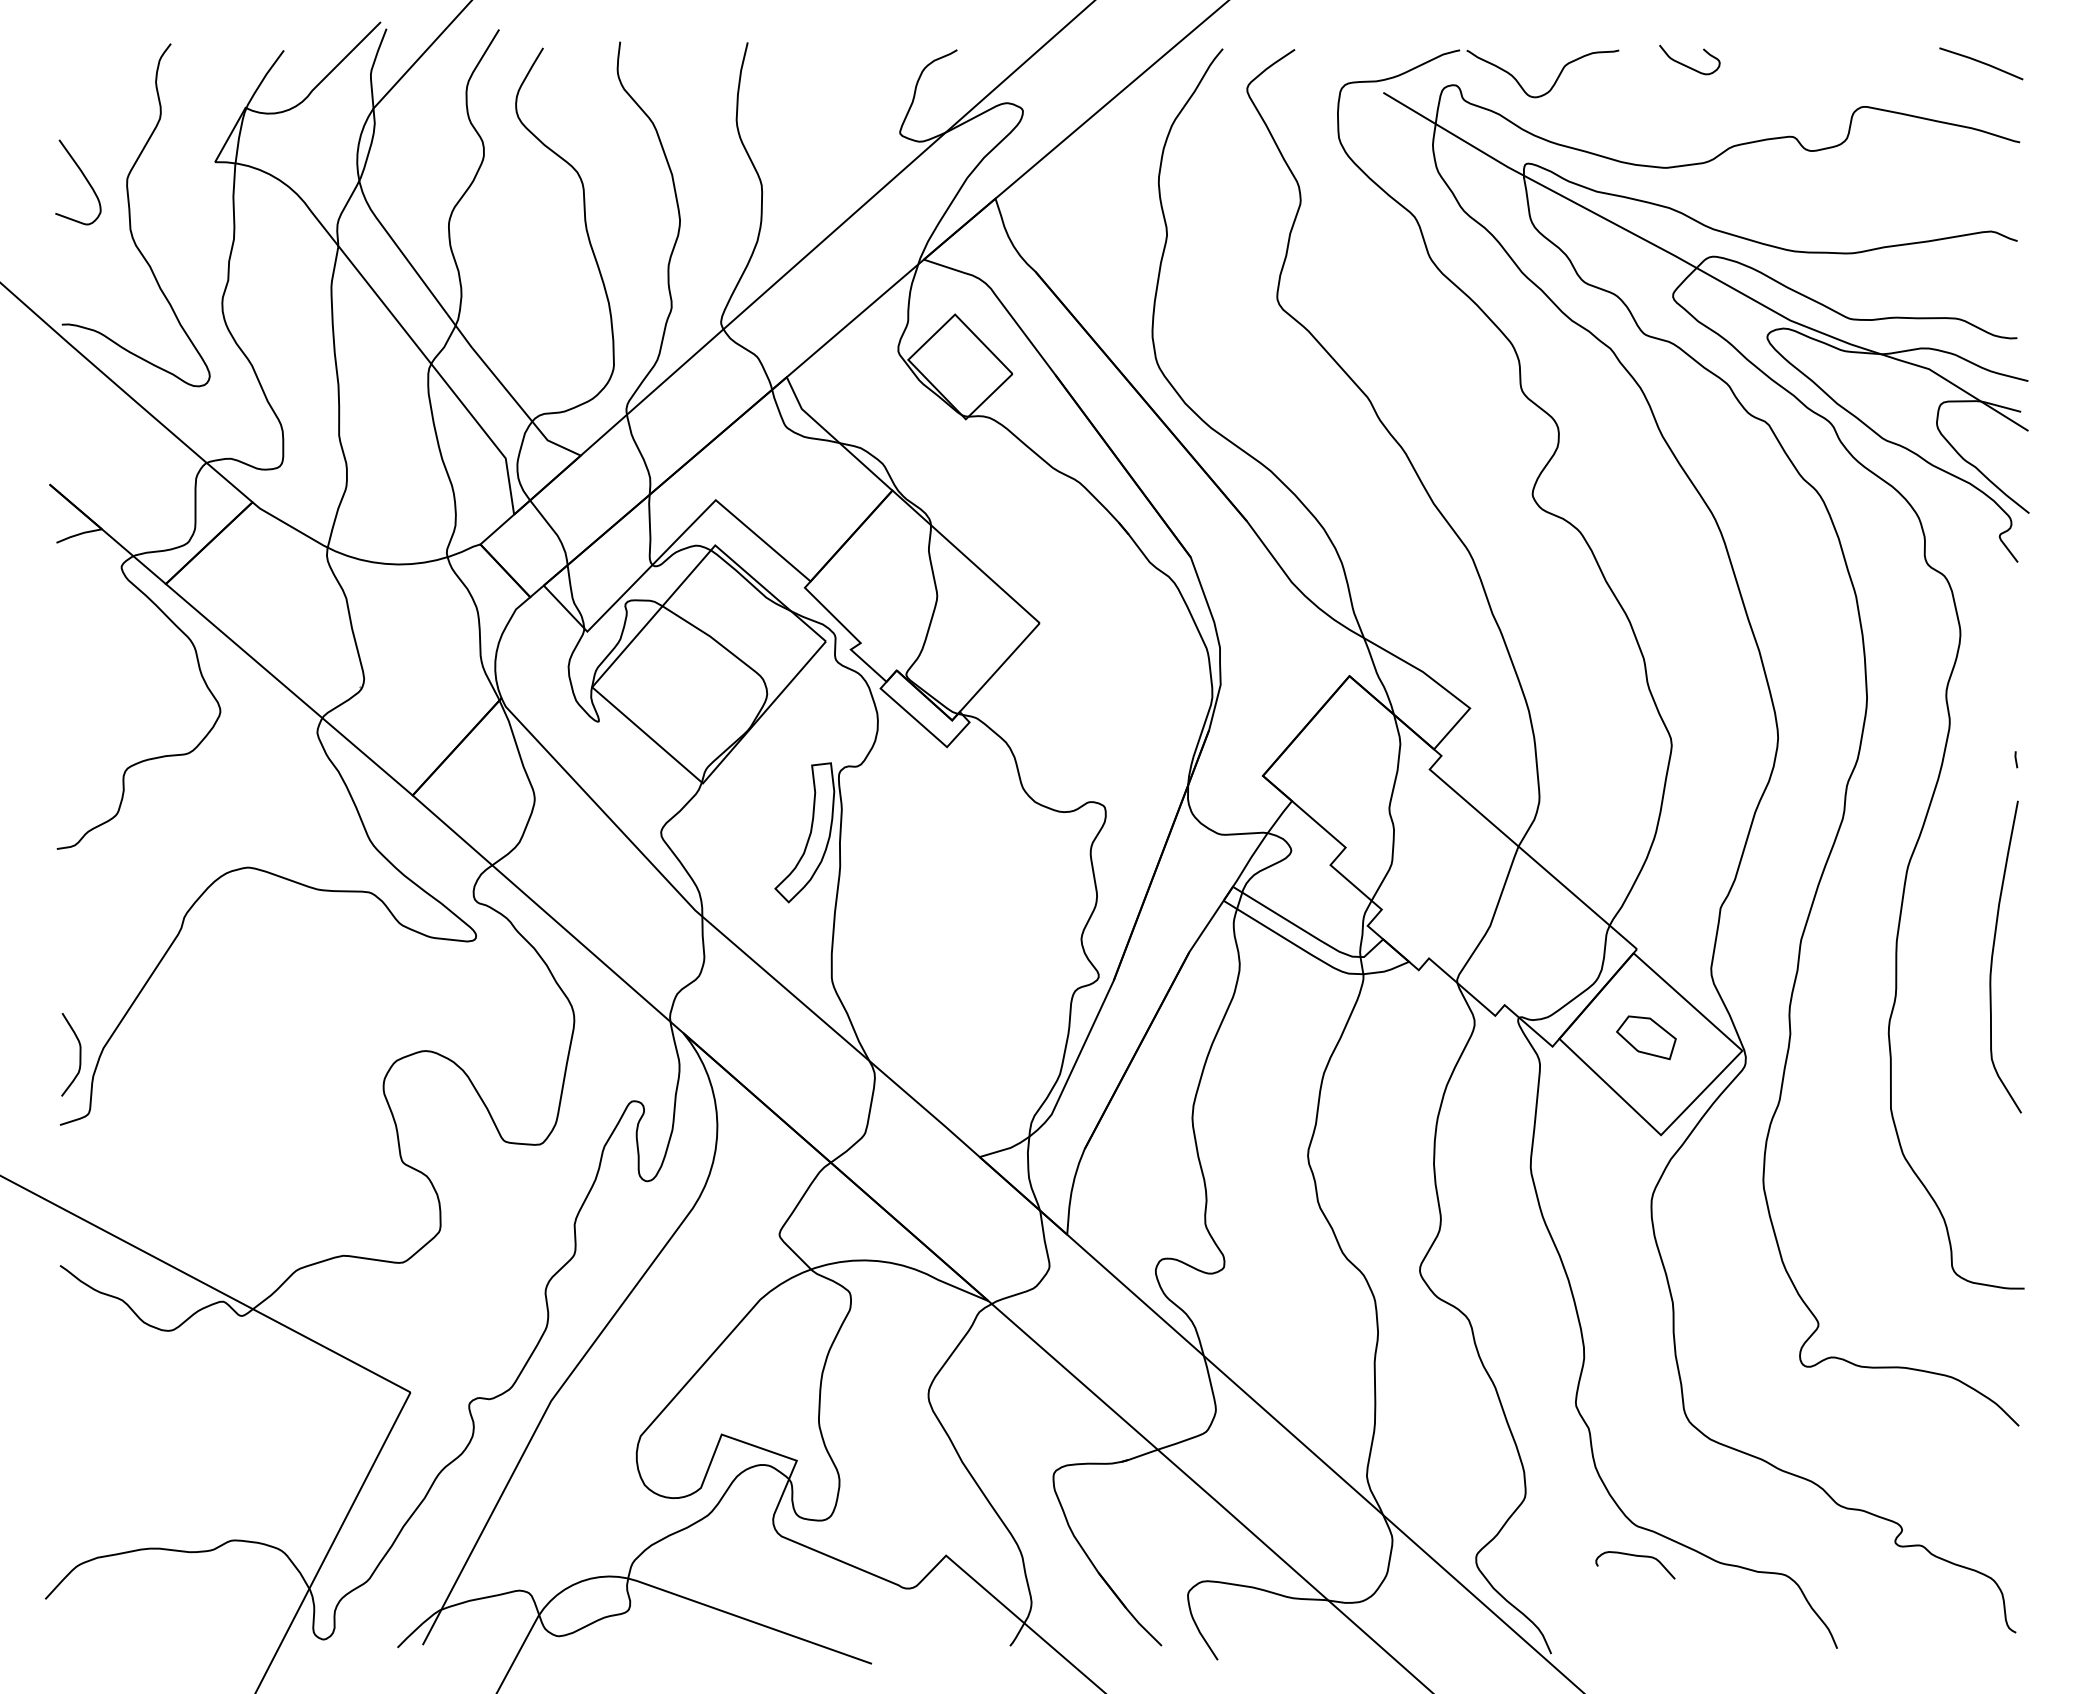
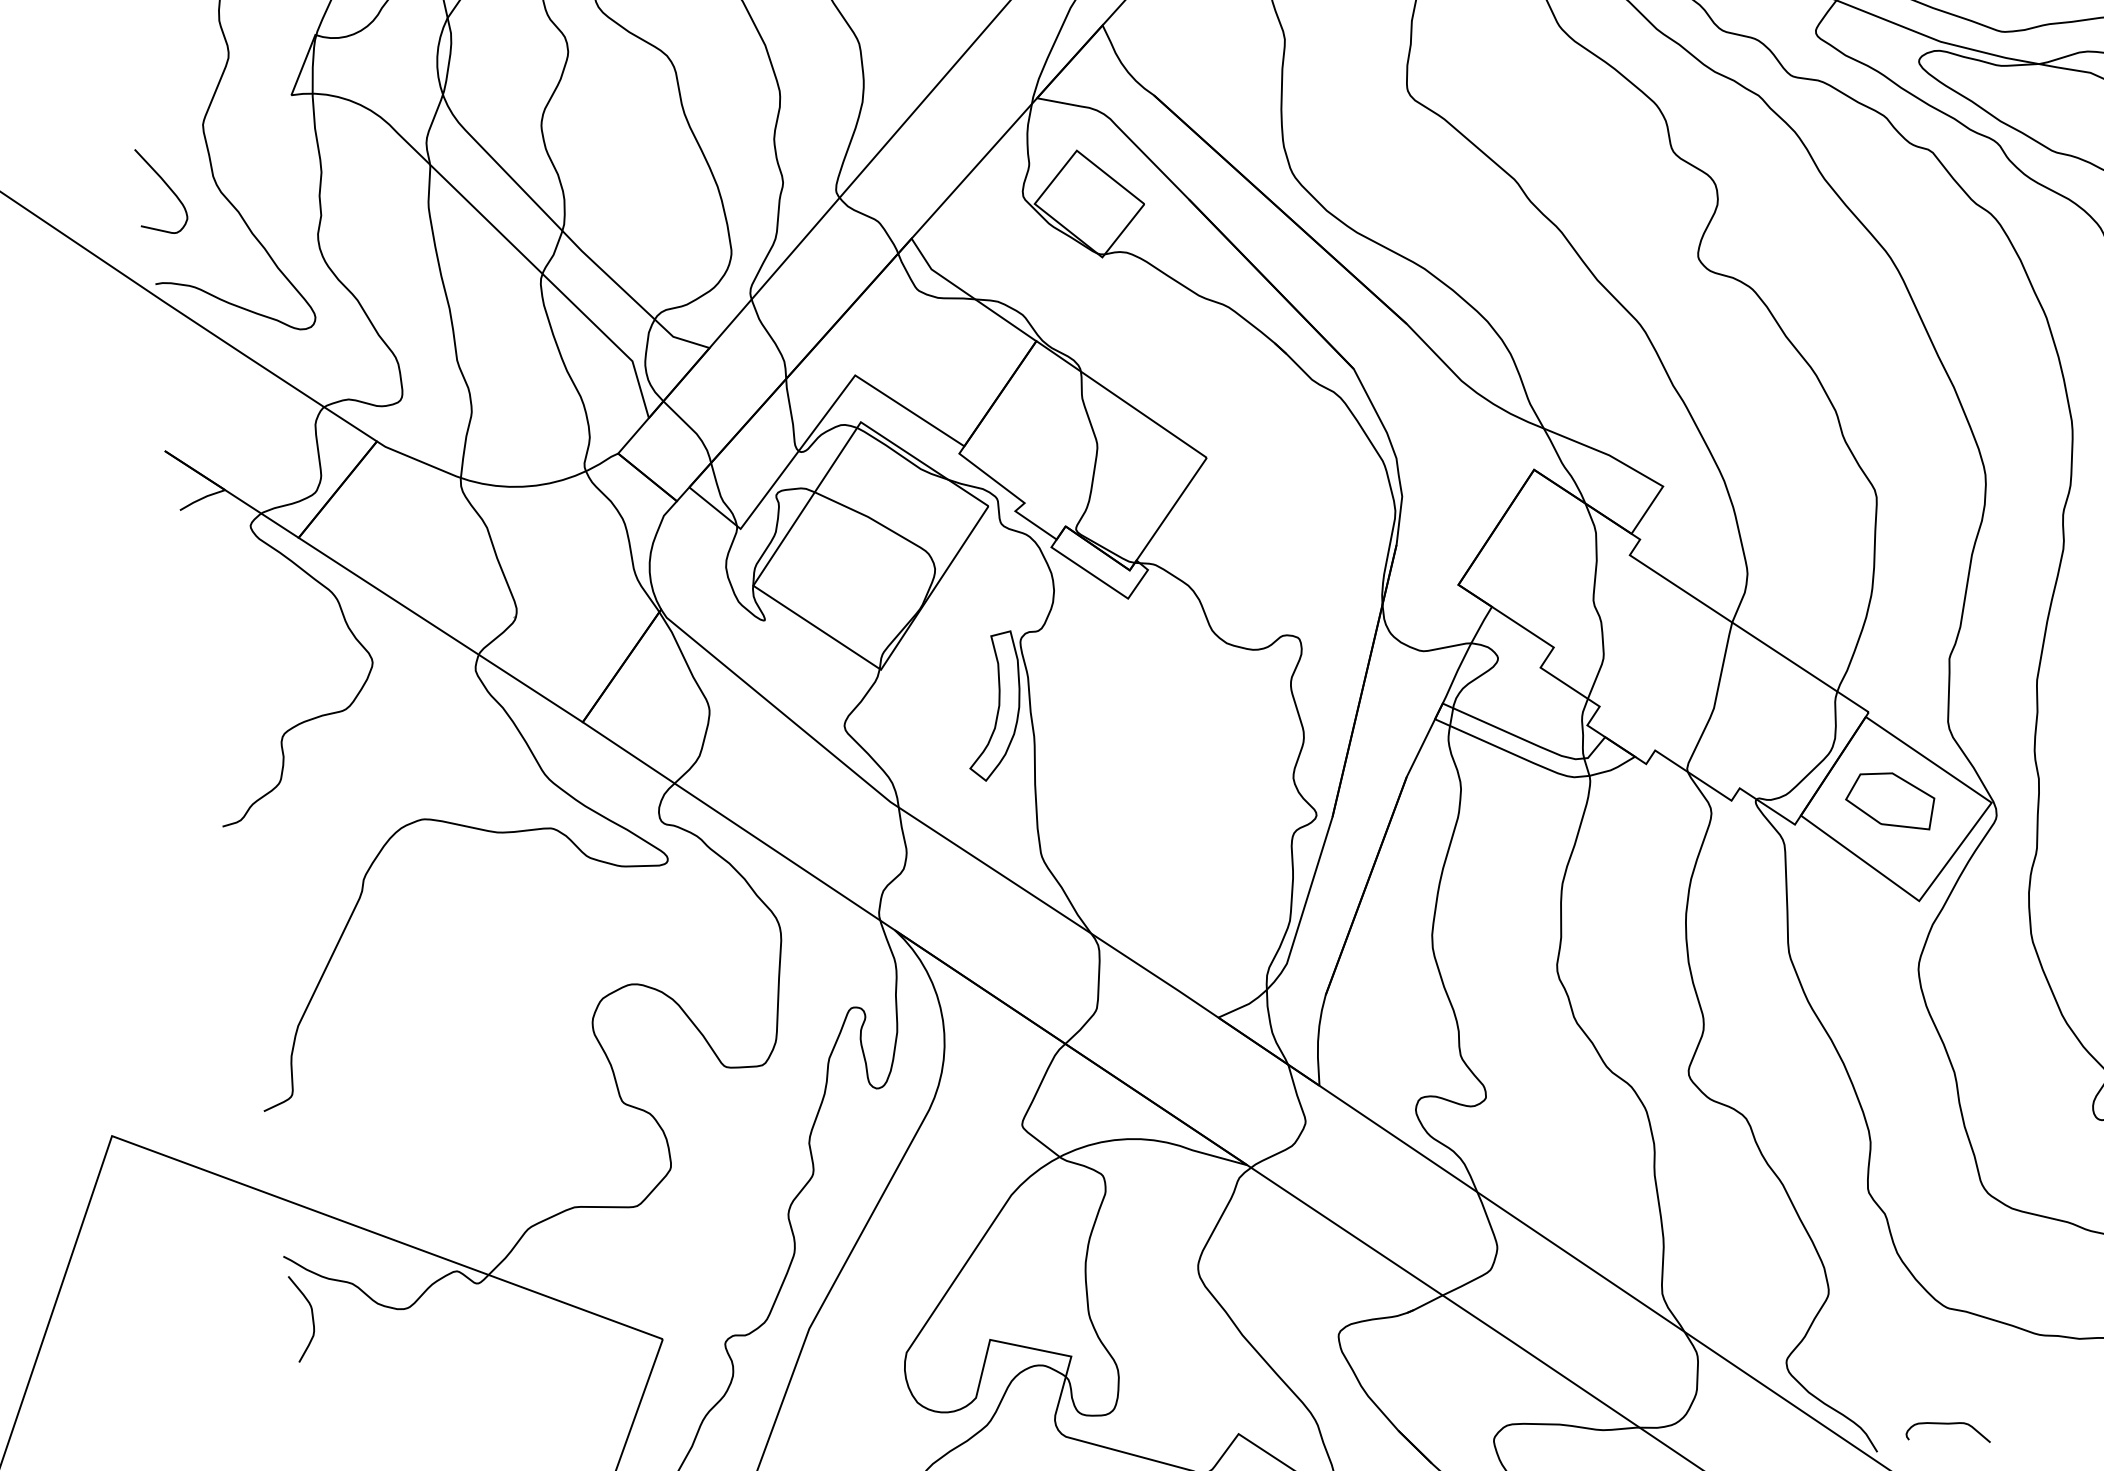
curve: (85, 179) -> (167, 186), moved
part: (1646, 1037) -> (1890, 802), size x1.43
curve: (79, 1054) -> (311, 1316), moved
curve: (1635, 1556) -> (1946, 1424), moved

